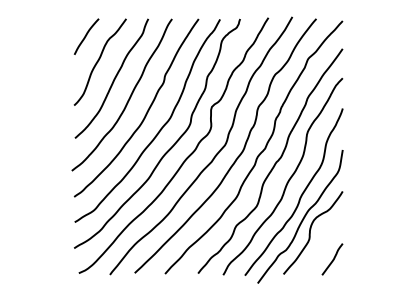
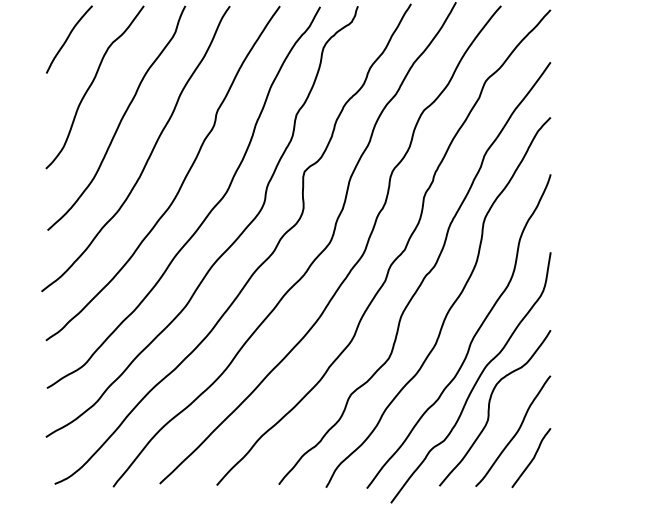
curve: (323, 246) -> (514, 433), added

